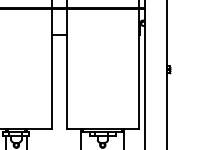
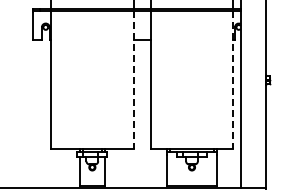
line: (52, 69) -> (133, 80), solid -> dashed
line: (138, 69) -> (233, 80), solid -> dashed

